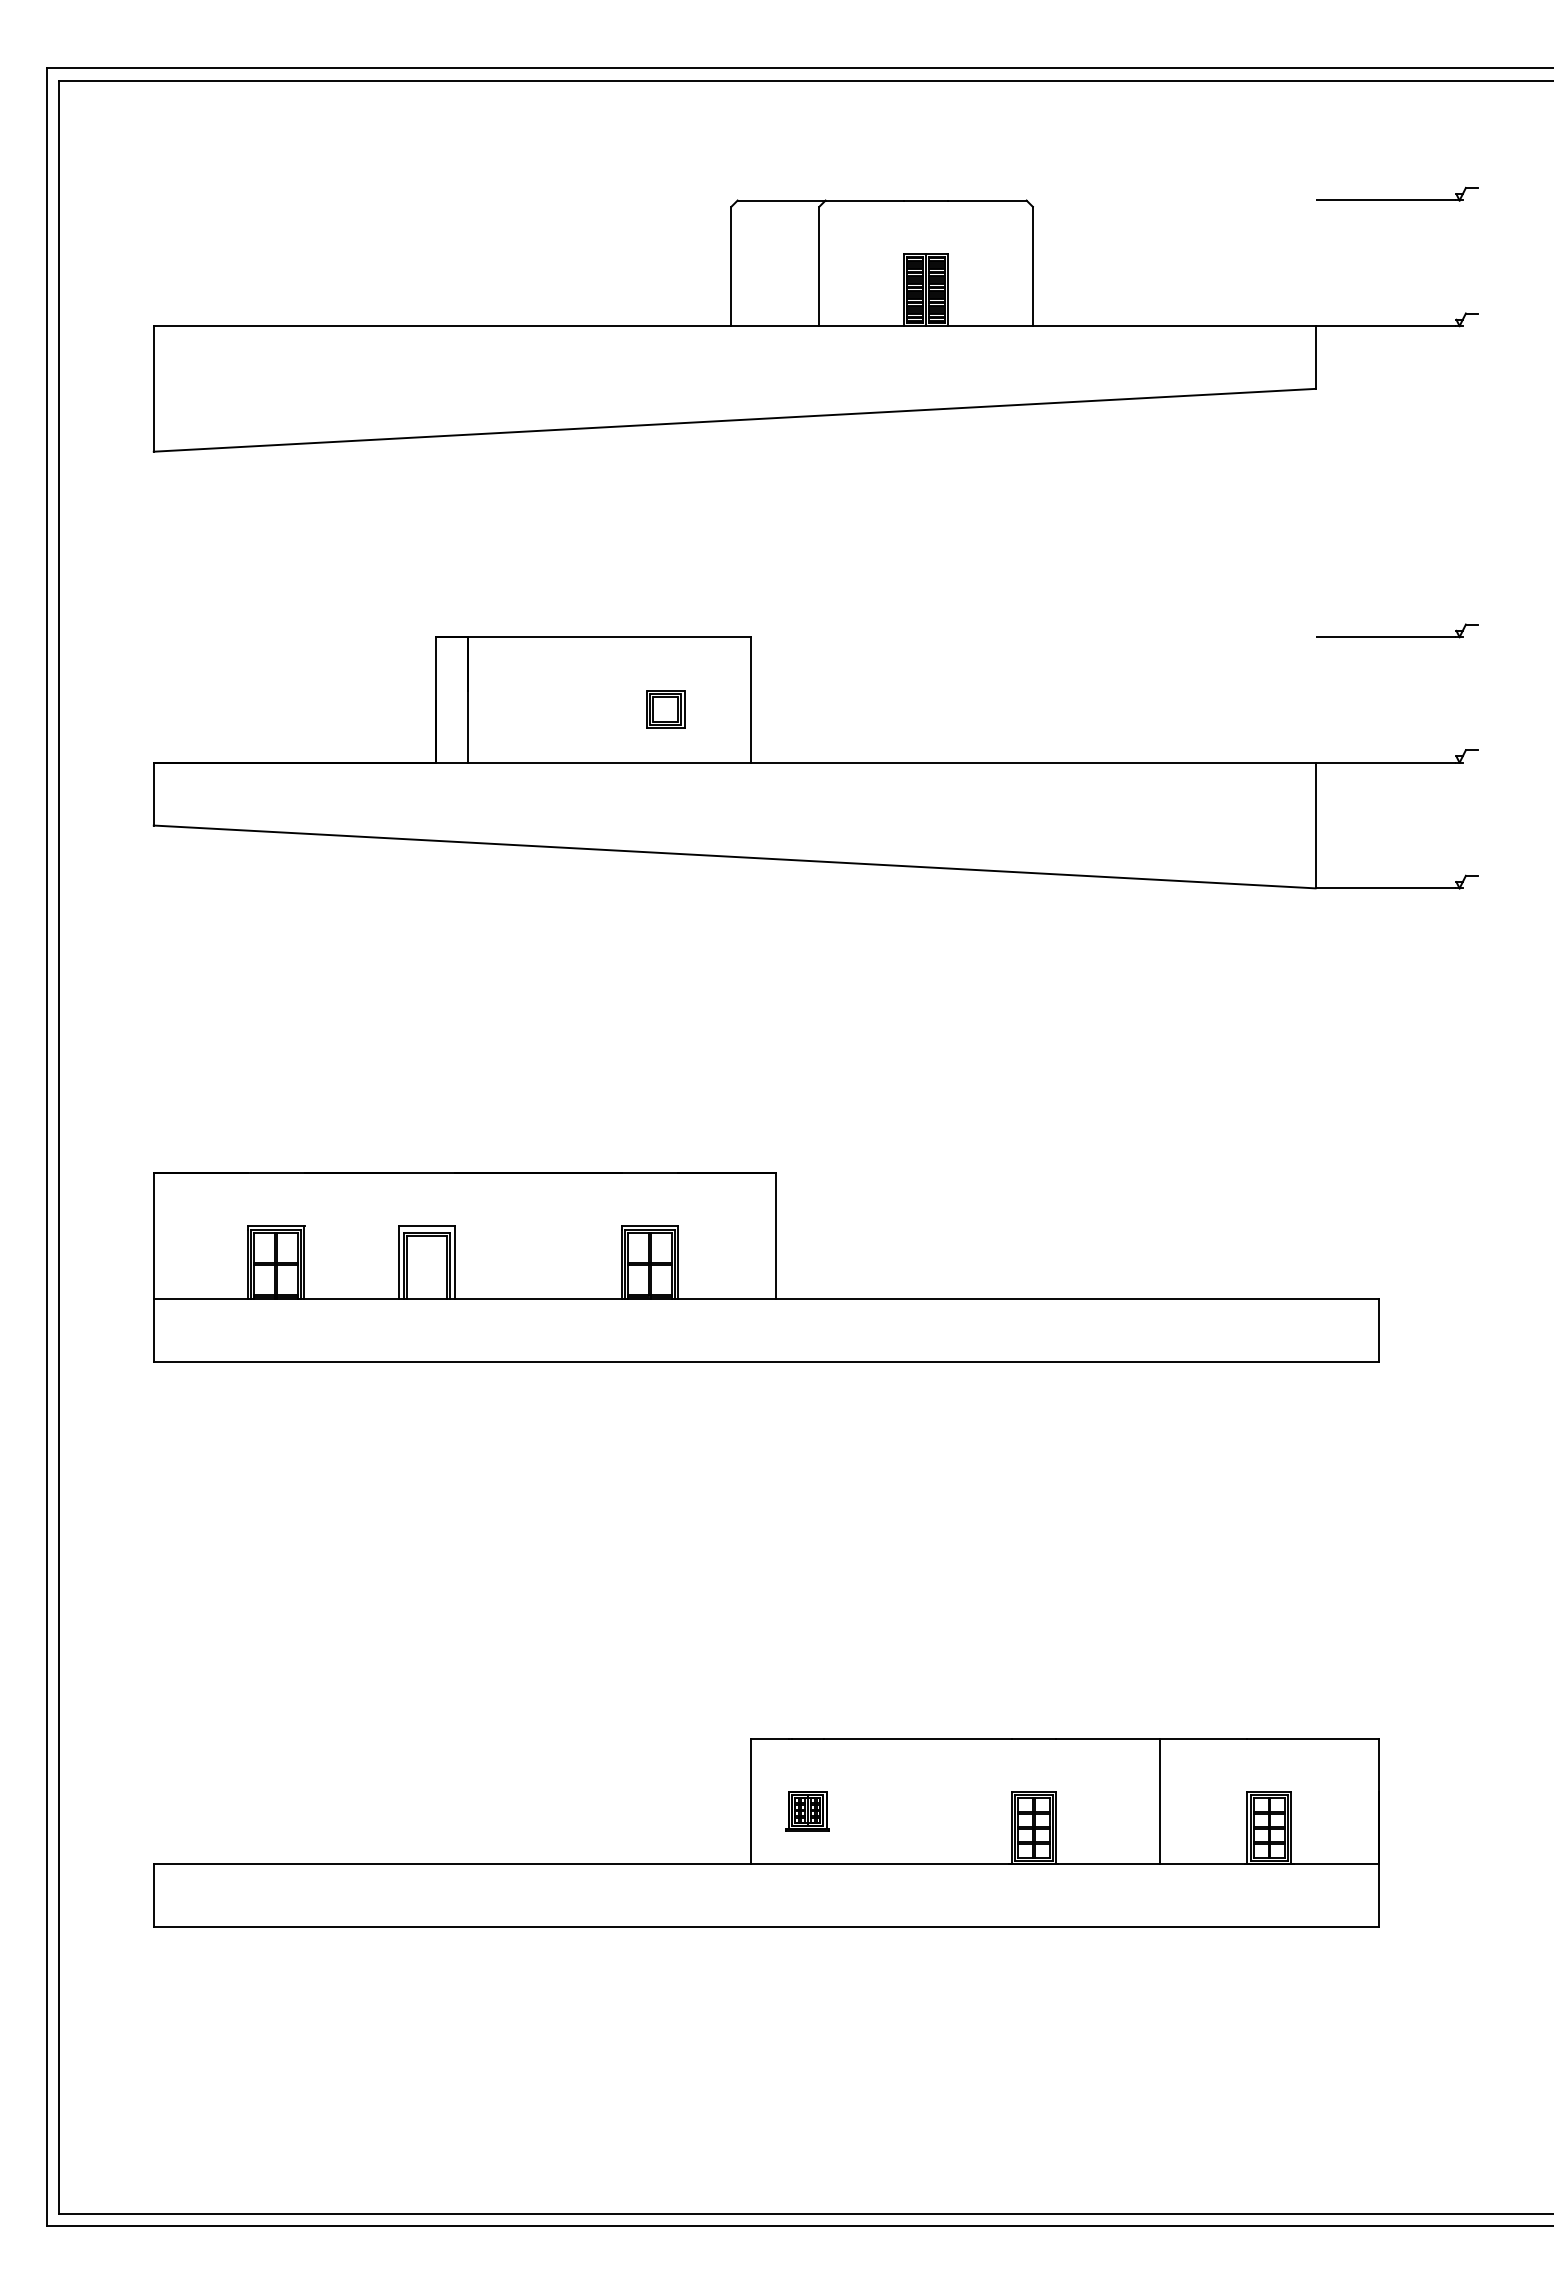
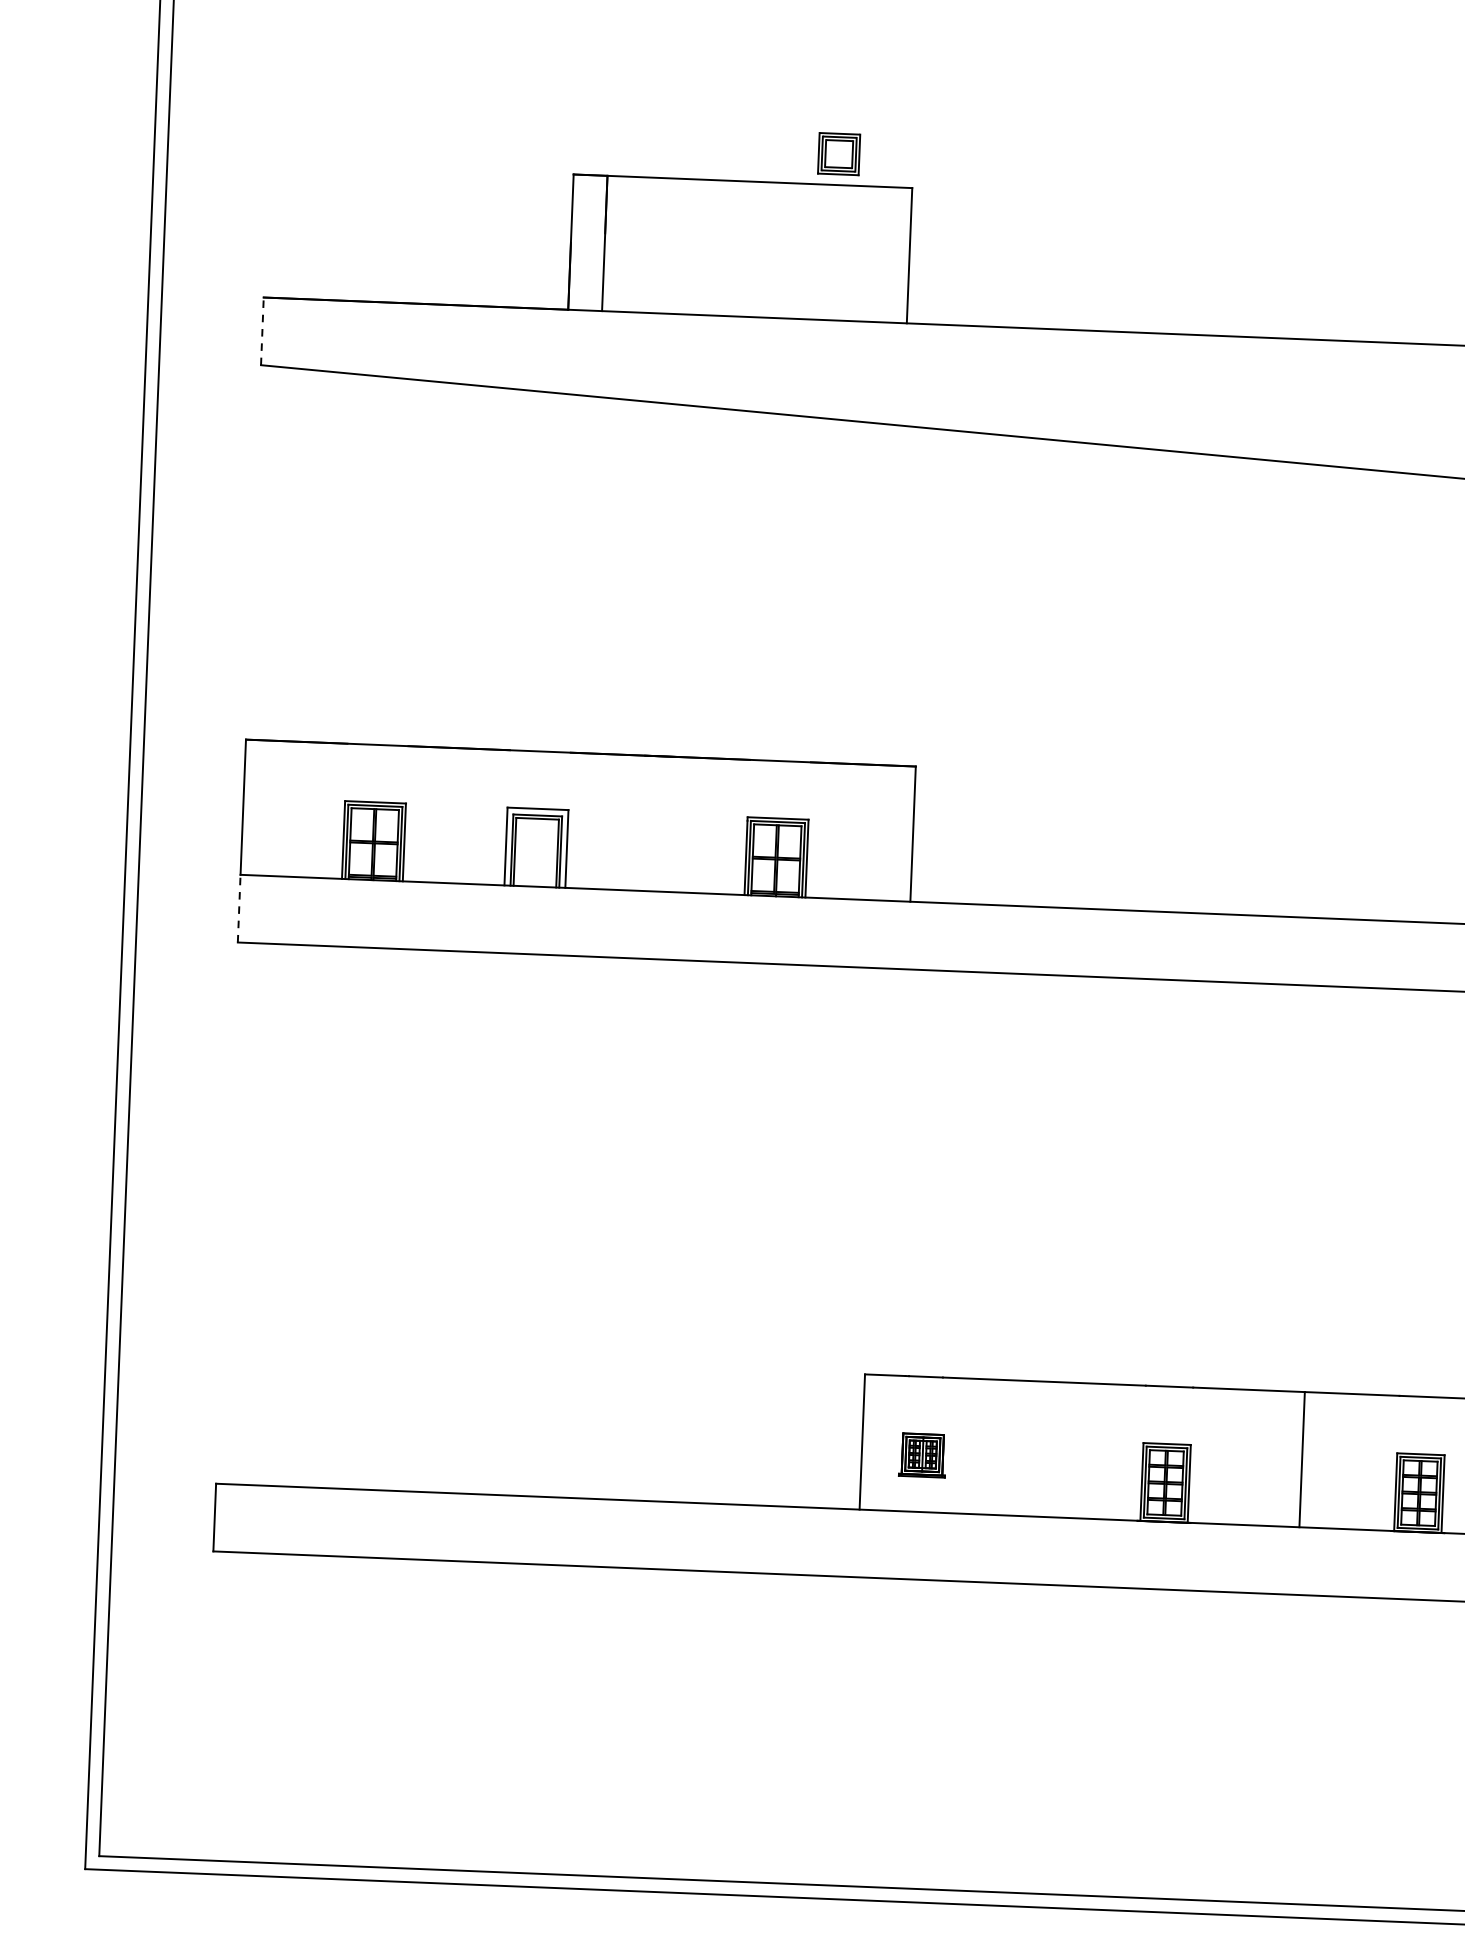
part: (665, 709) -> (838, 154), moved
line: (153, 793) -> (262, 330), solid -> dashed
line: (153, 1329) -> (238, 907), solid -> dashed

